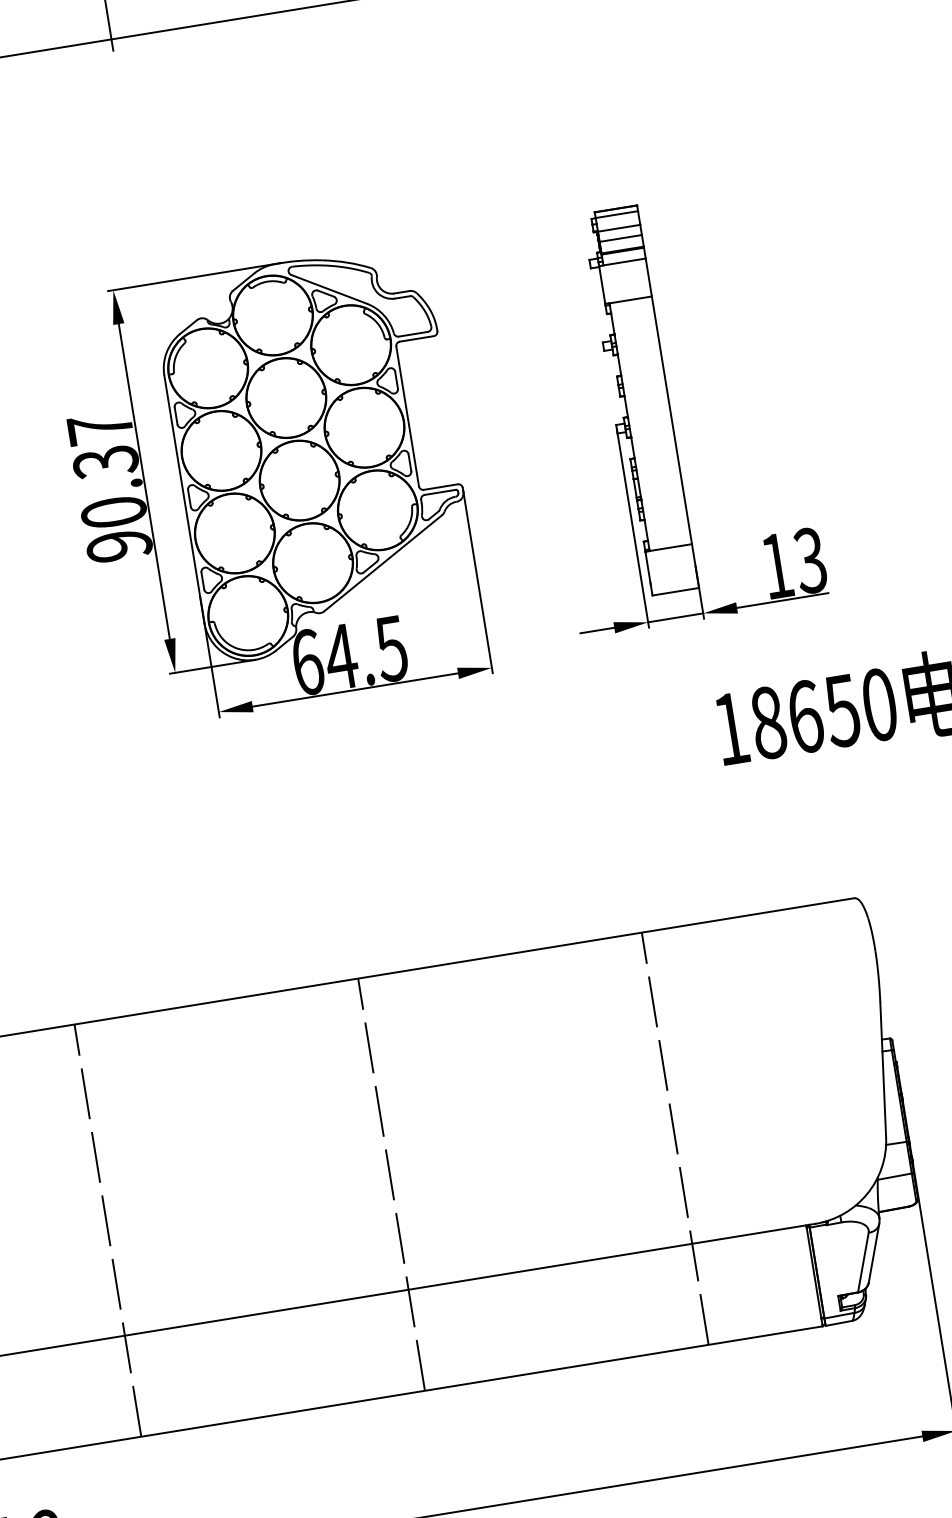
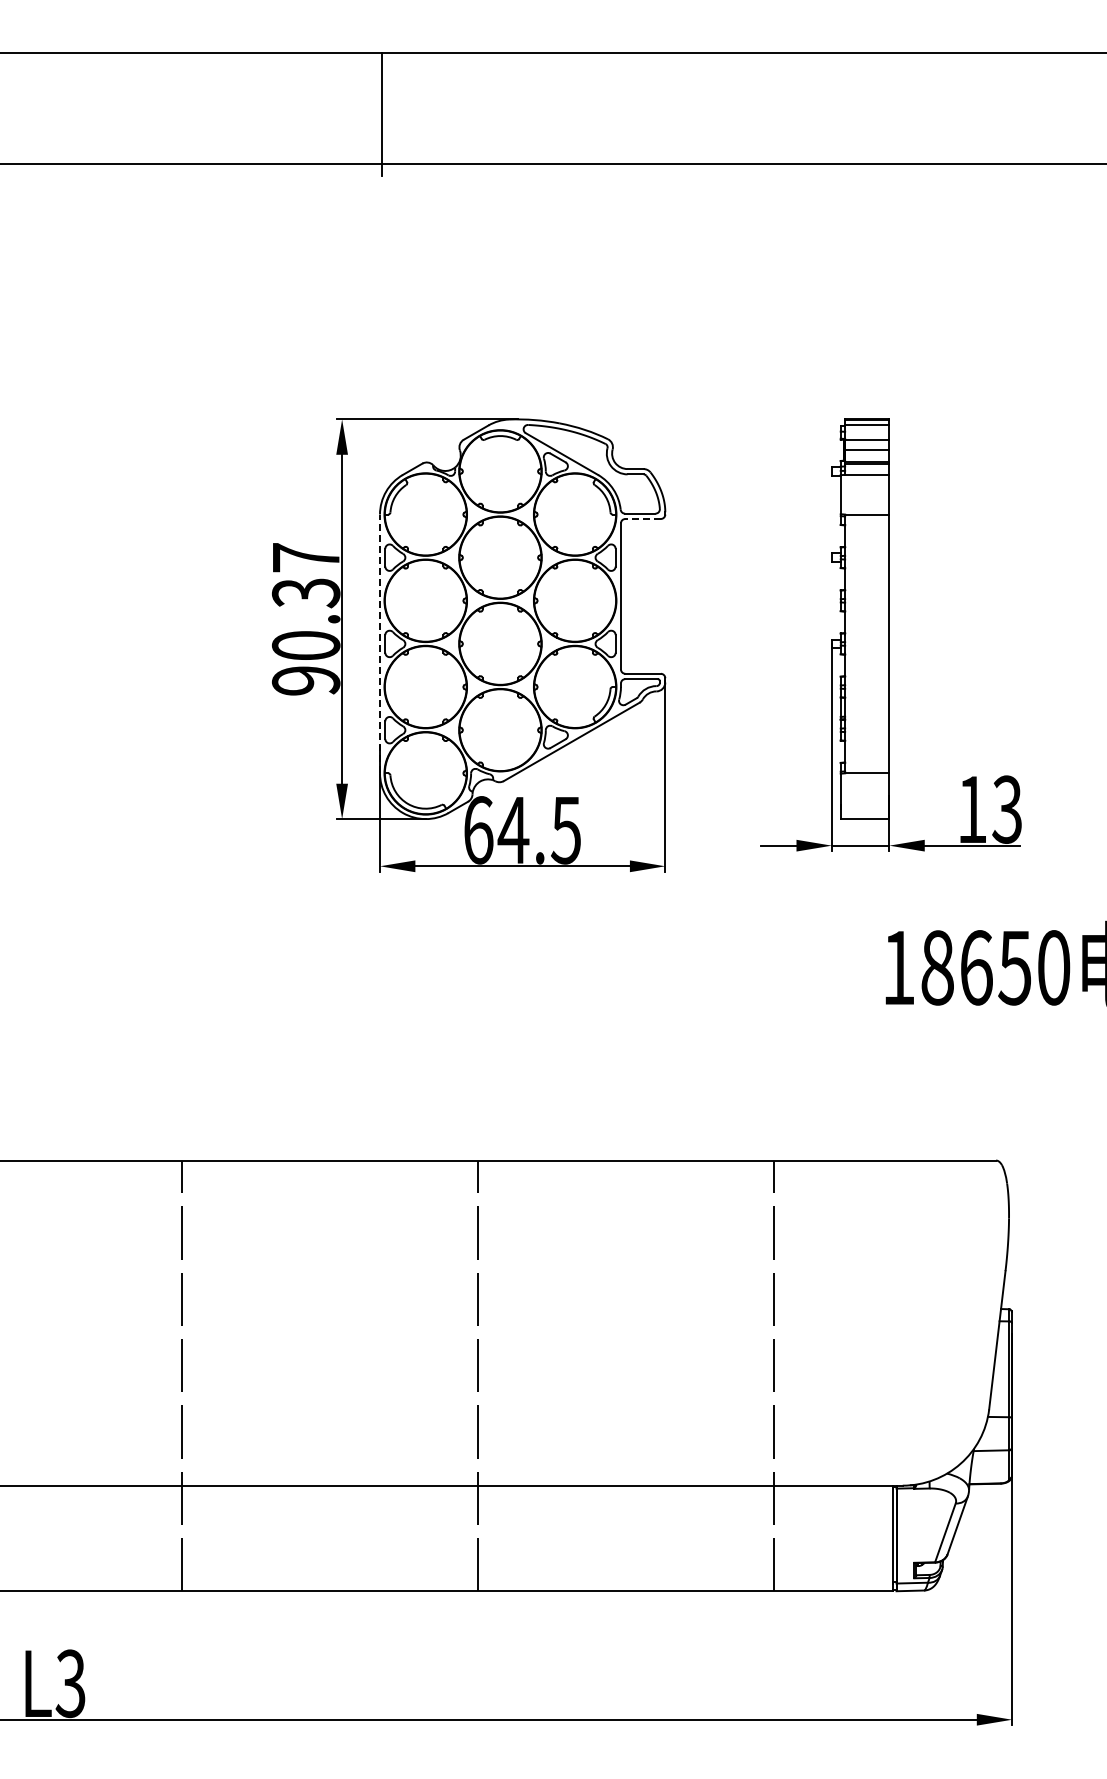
line: (417, 338) -> (643, 518), solid -> dashed
line: (184, 498) -> (380, 643), solid -> dashed

